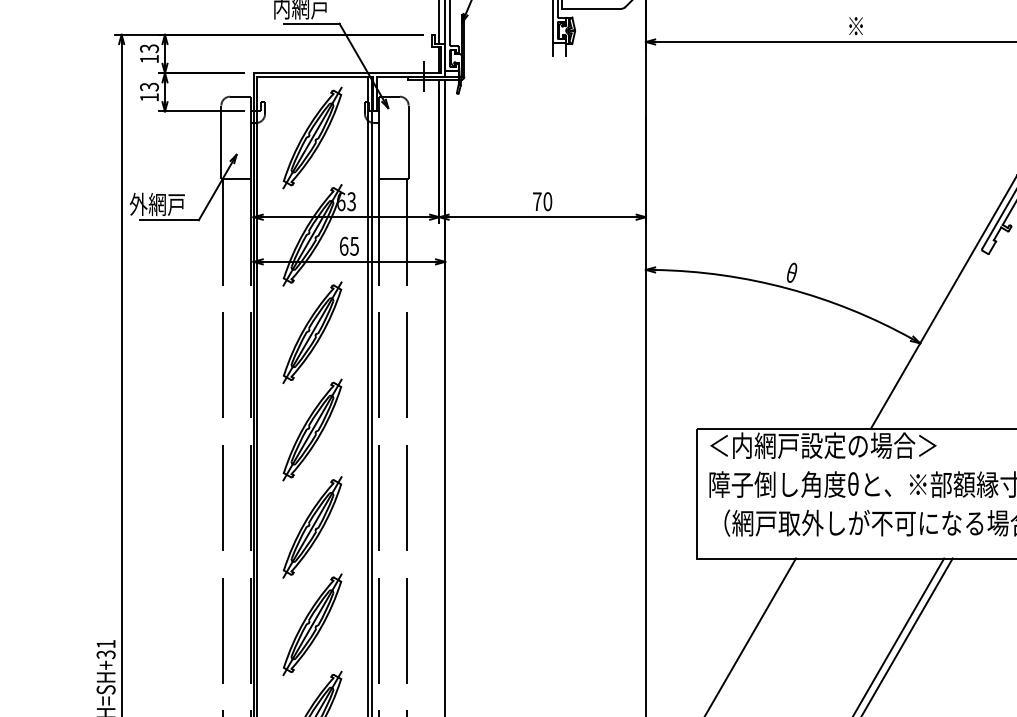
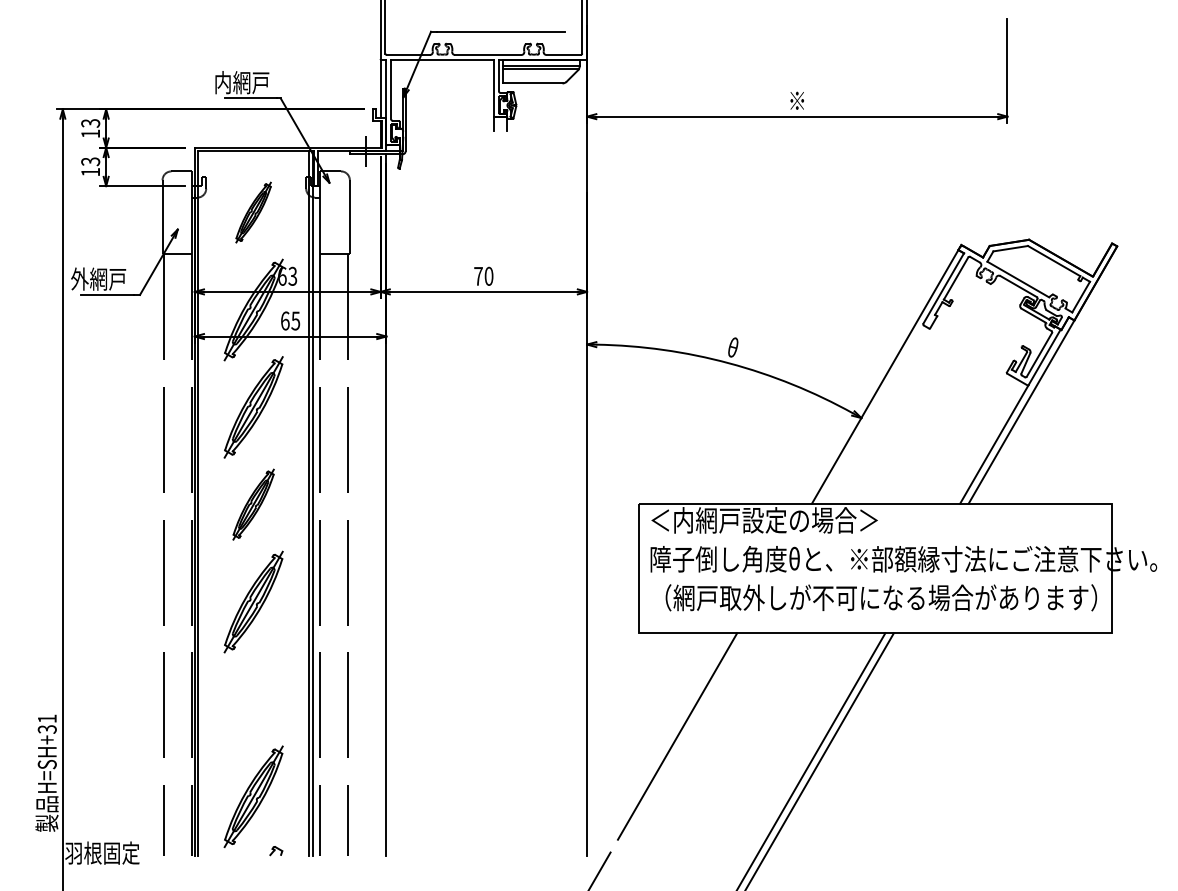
part: (312, 137) -> (253, 212), size x0.6
part: (312, 429) -> (253, 504), size x0.7
part: (312, 624) -> (253, 699), removed

